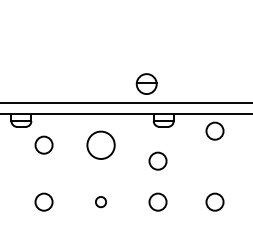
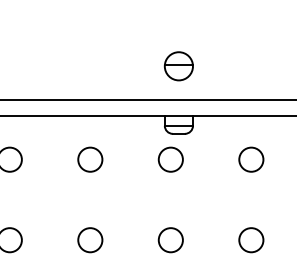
part: (146, 83) -> (178, 65), moved
circle: (214, 130) -> (250, 158), moved
circle: (100, 144) -> (89, 158), size x0.62
circle: (157, 160) -> (170, 158), moved
circle: (100, 201) -> (89, 239), size x1.67

